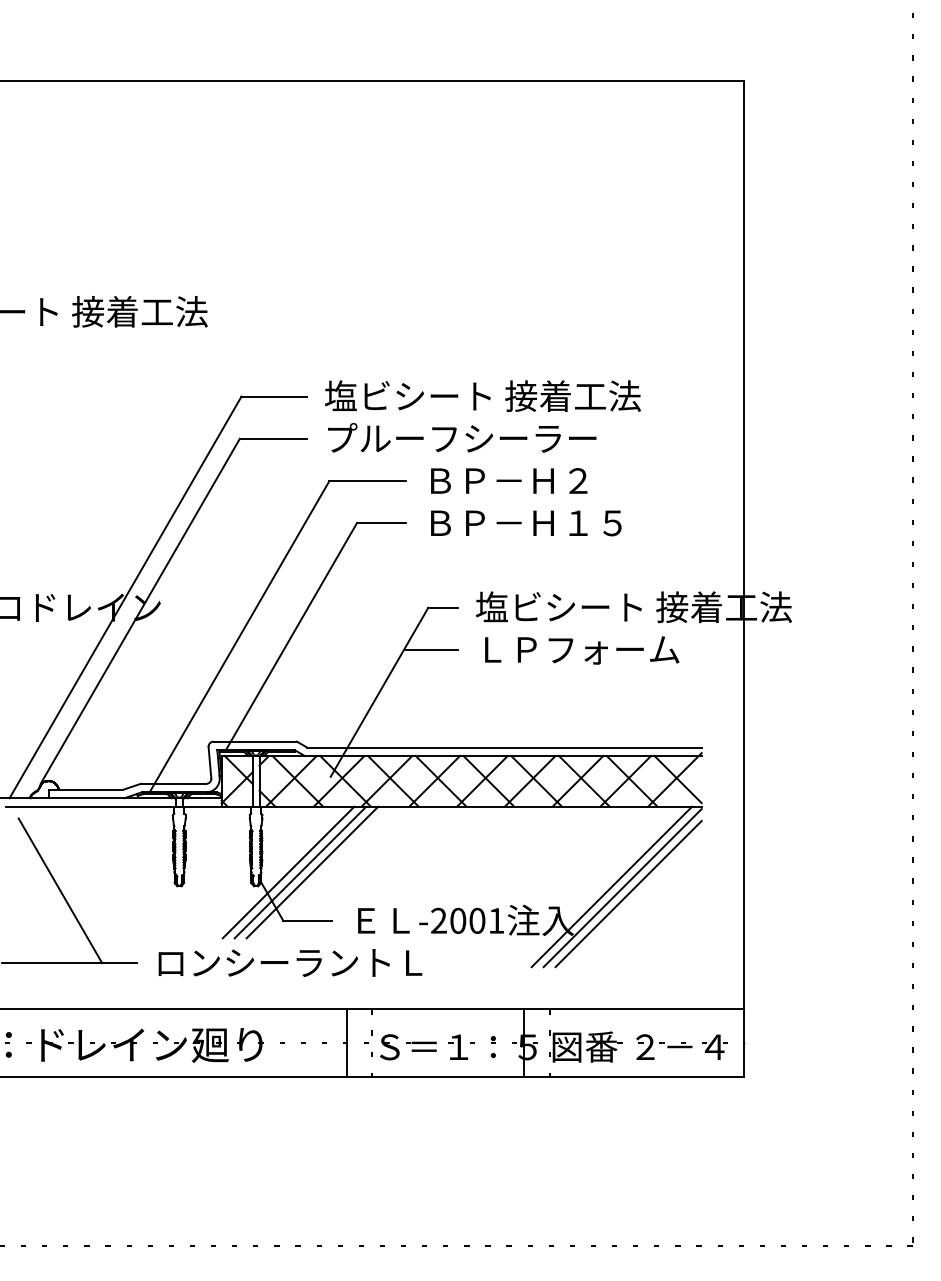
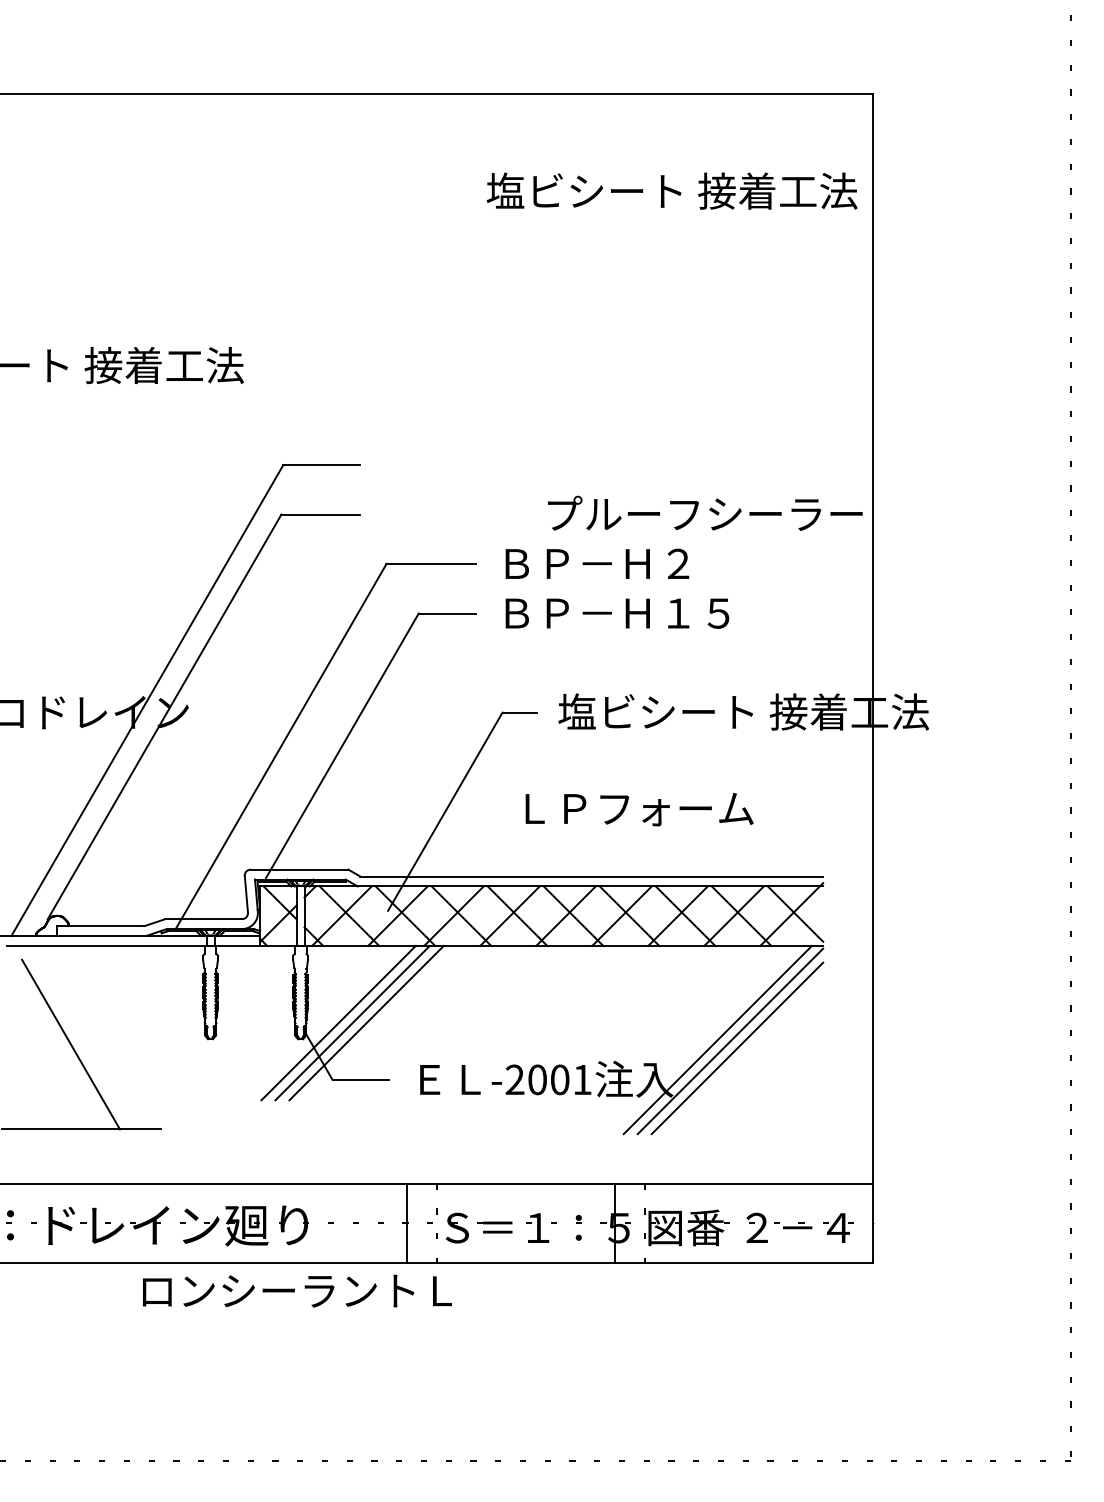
text: (482, 395) -> (671, 190), moved
text: (462, 437) -> (705, 512), moved
line: (430, 649) -> (505, 761), removed
text: (582, 650) -> (639, 809), moved
text: (290, 962) -> (297, 1290), moved

